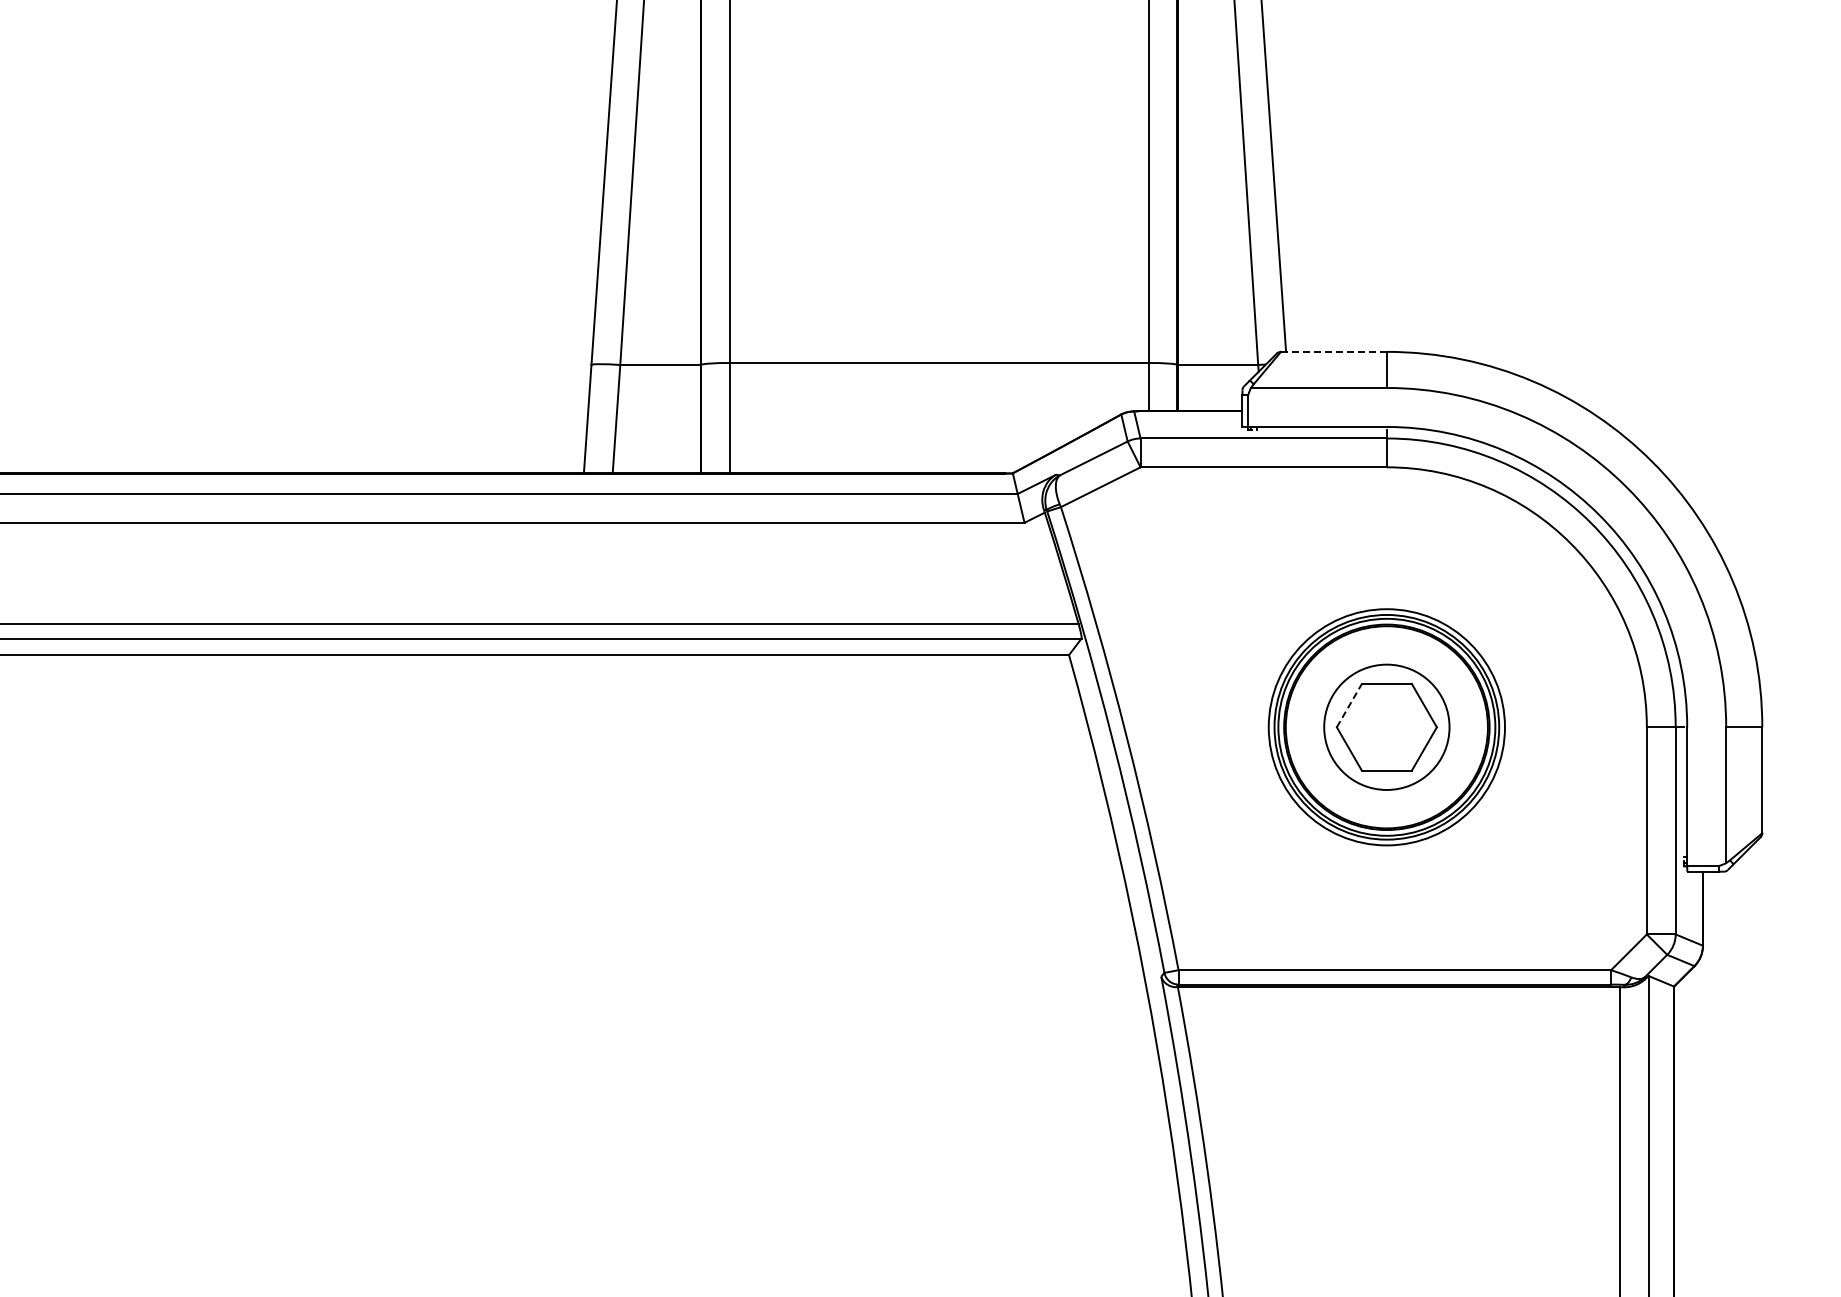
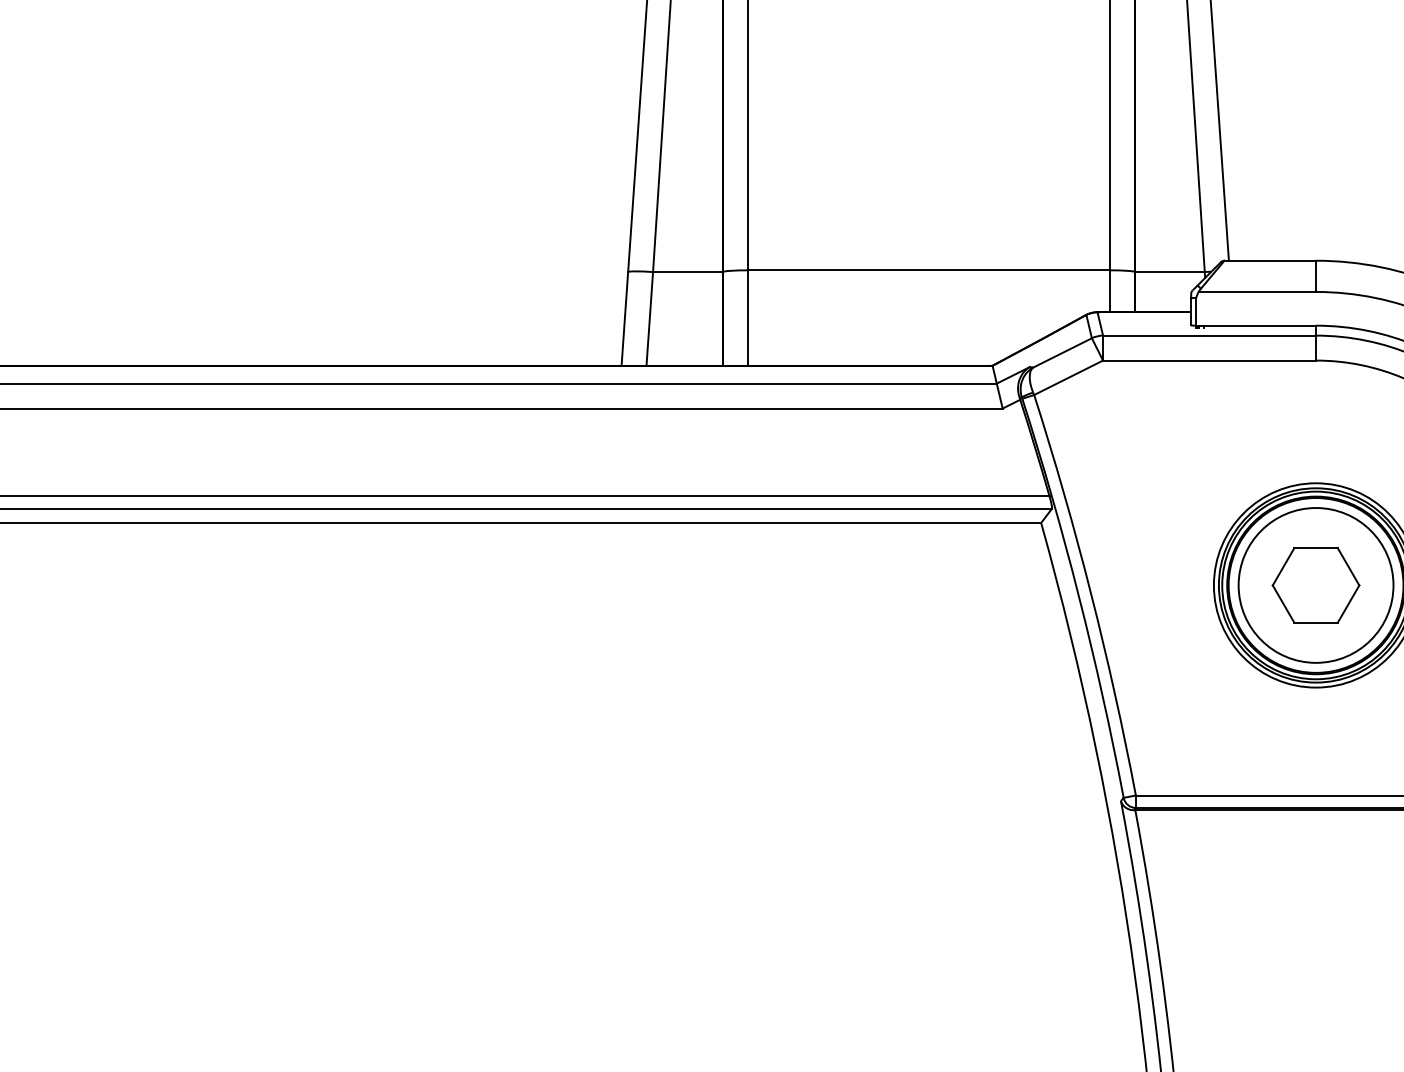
line: (1333, 351) -> (1269, 260), dashed -> solid
line: (1349, 705) -> (1283, 566), dashed -> solid
circle: (1386, 726) -> (1315, 584), size x1.43

